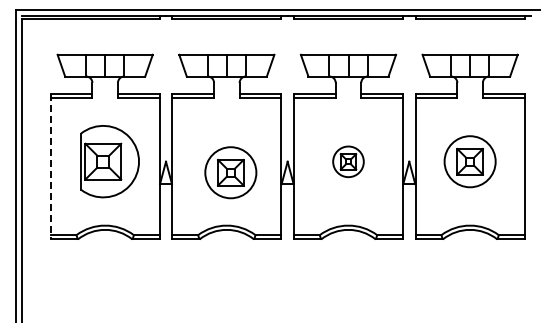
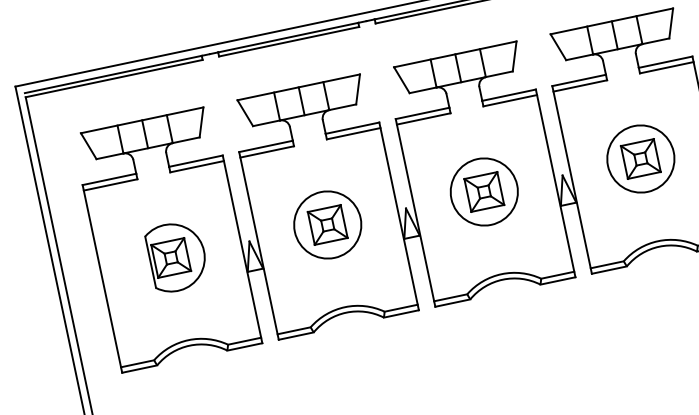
part: (109, 161) -> (176, 256), size x0.71
part: (348, 161) -> (484, 191), size x1.67
line: (50, 166) -> (102, 278), dashed -> solid
part: (230, 172) -> (327, 224), moved

